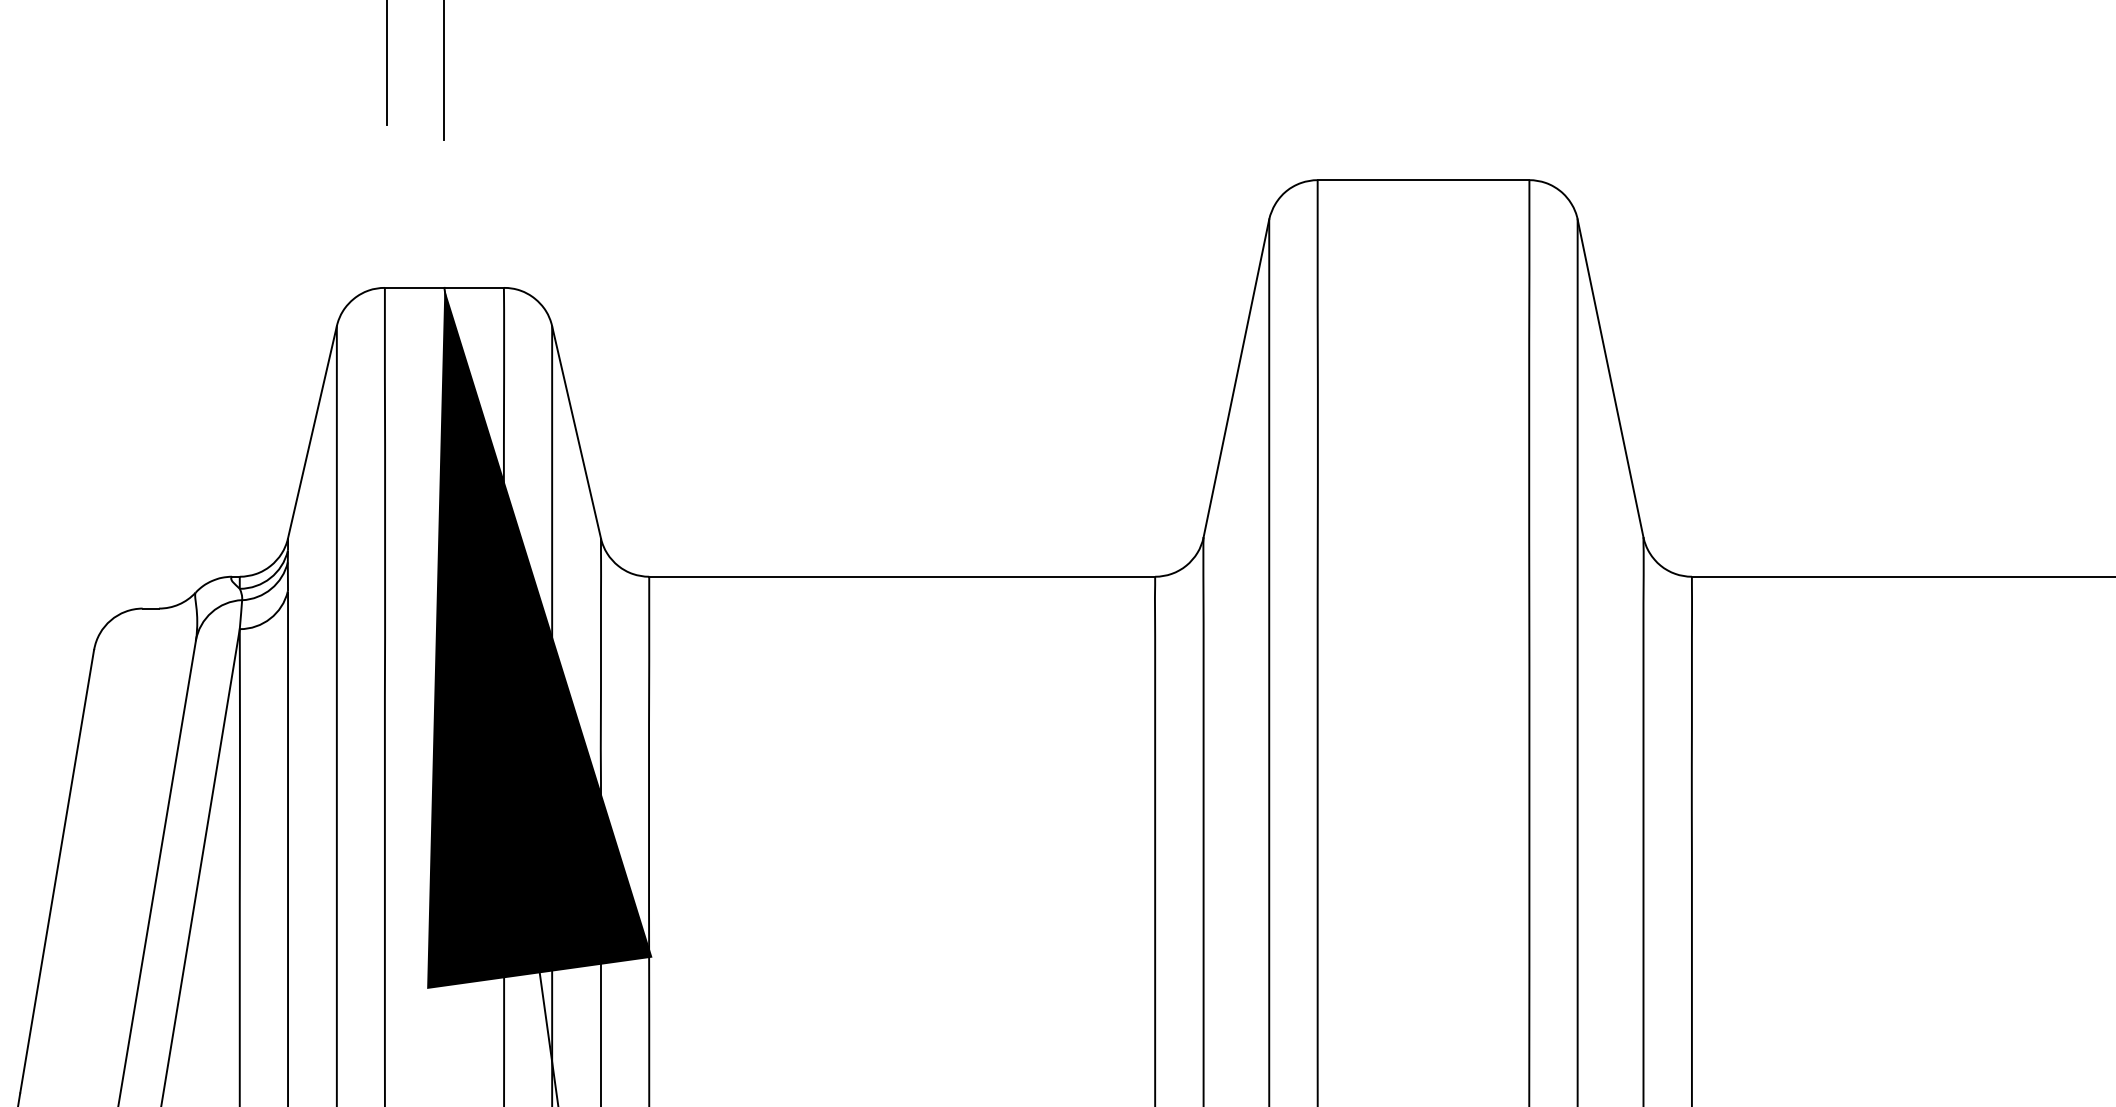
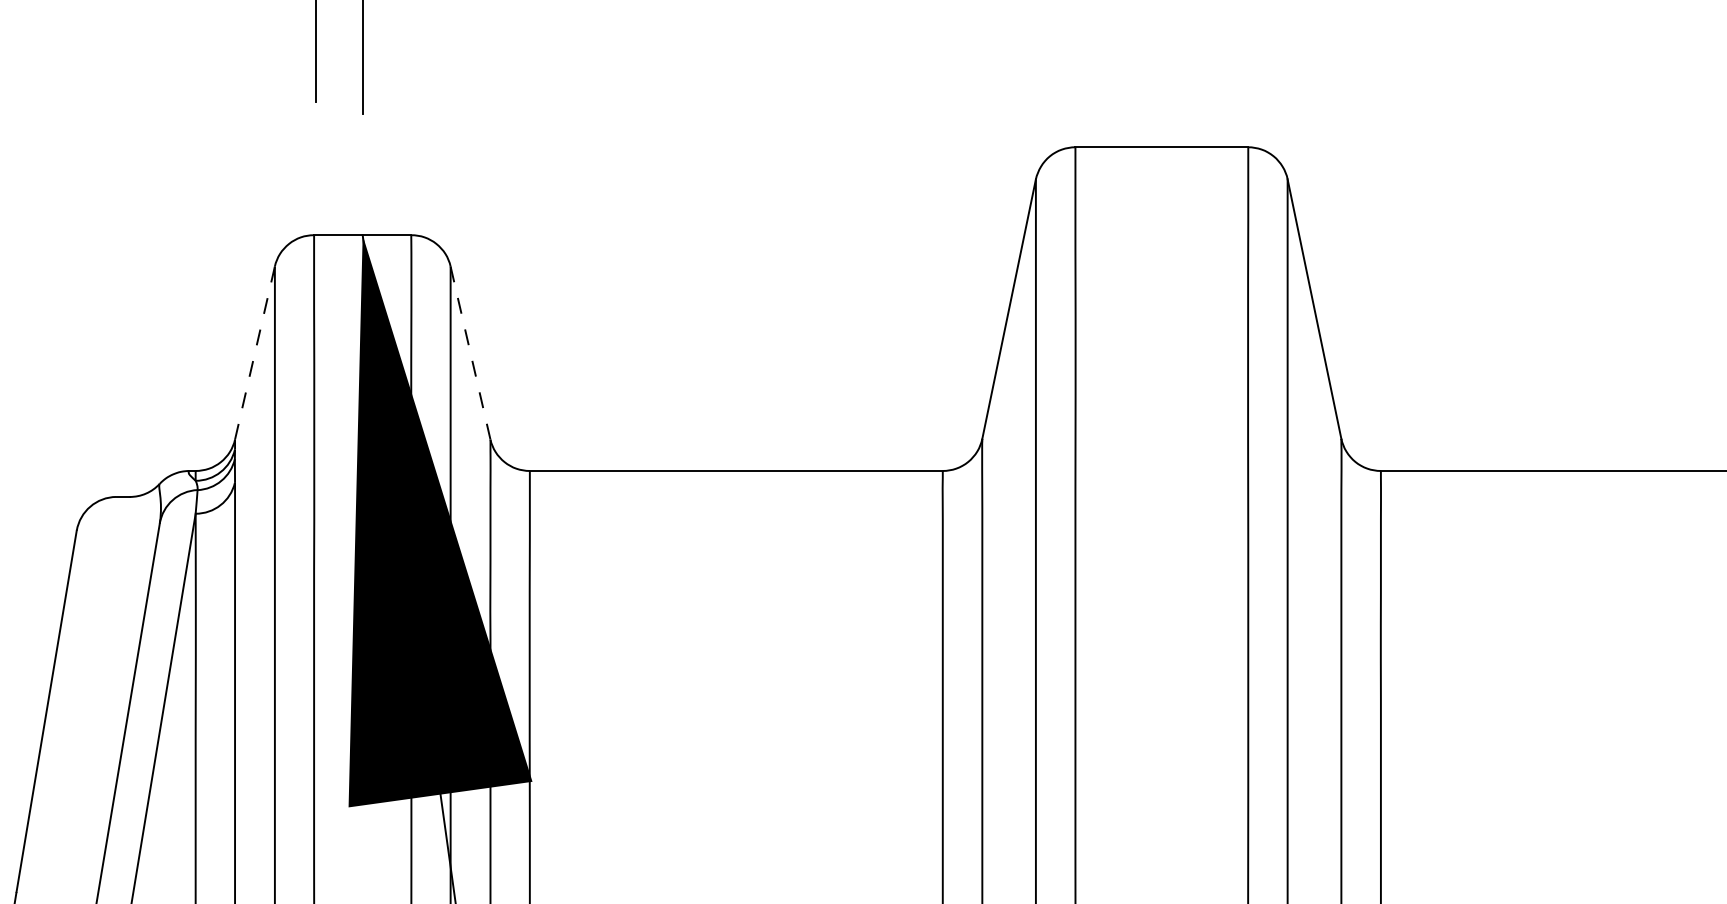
line: (312, 432) -> (255, 353), solid -> dashed
line: (576, 432) -> (470, 353), solid -> dashed

